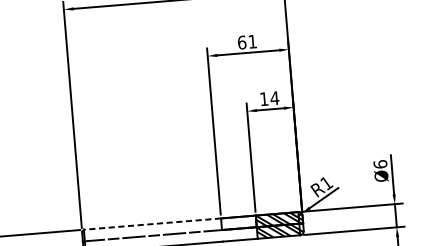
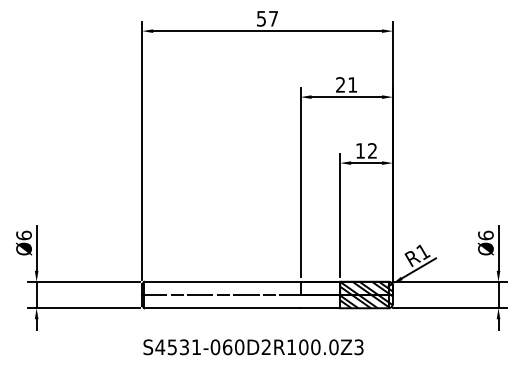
text: (241, 42) -> (340, 84), 61 -> 21
text: (274, 97) -> (372, 150), 14 -> 12
line: (152, 223) -> (222, 281), dashed -> solid

